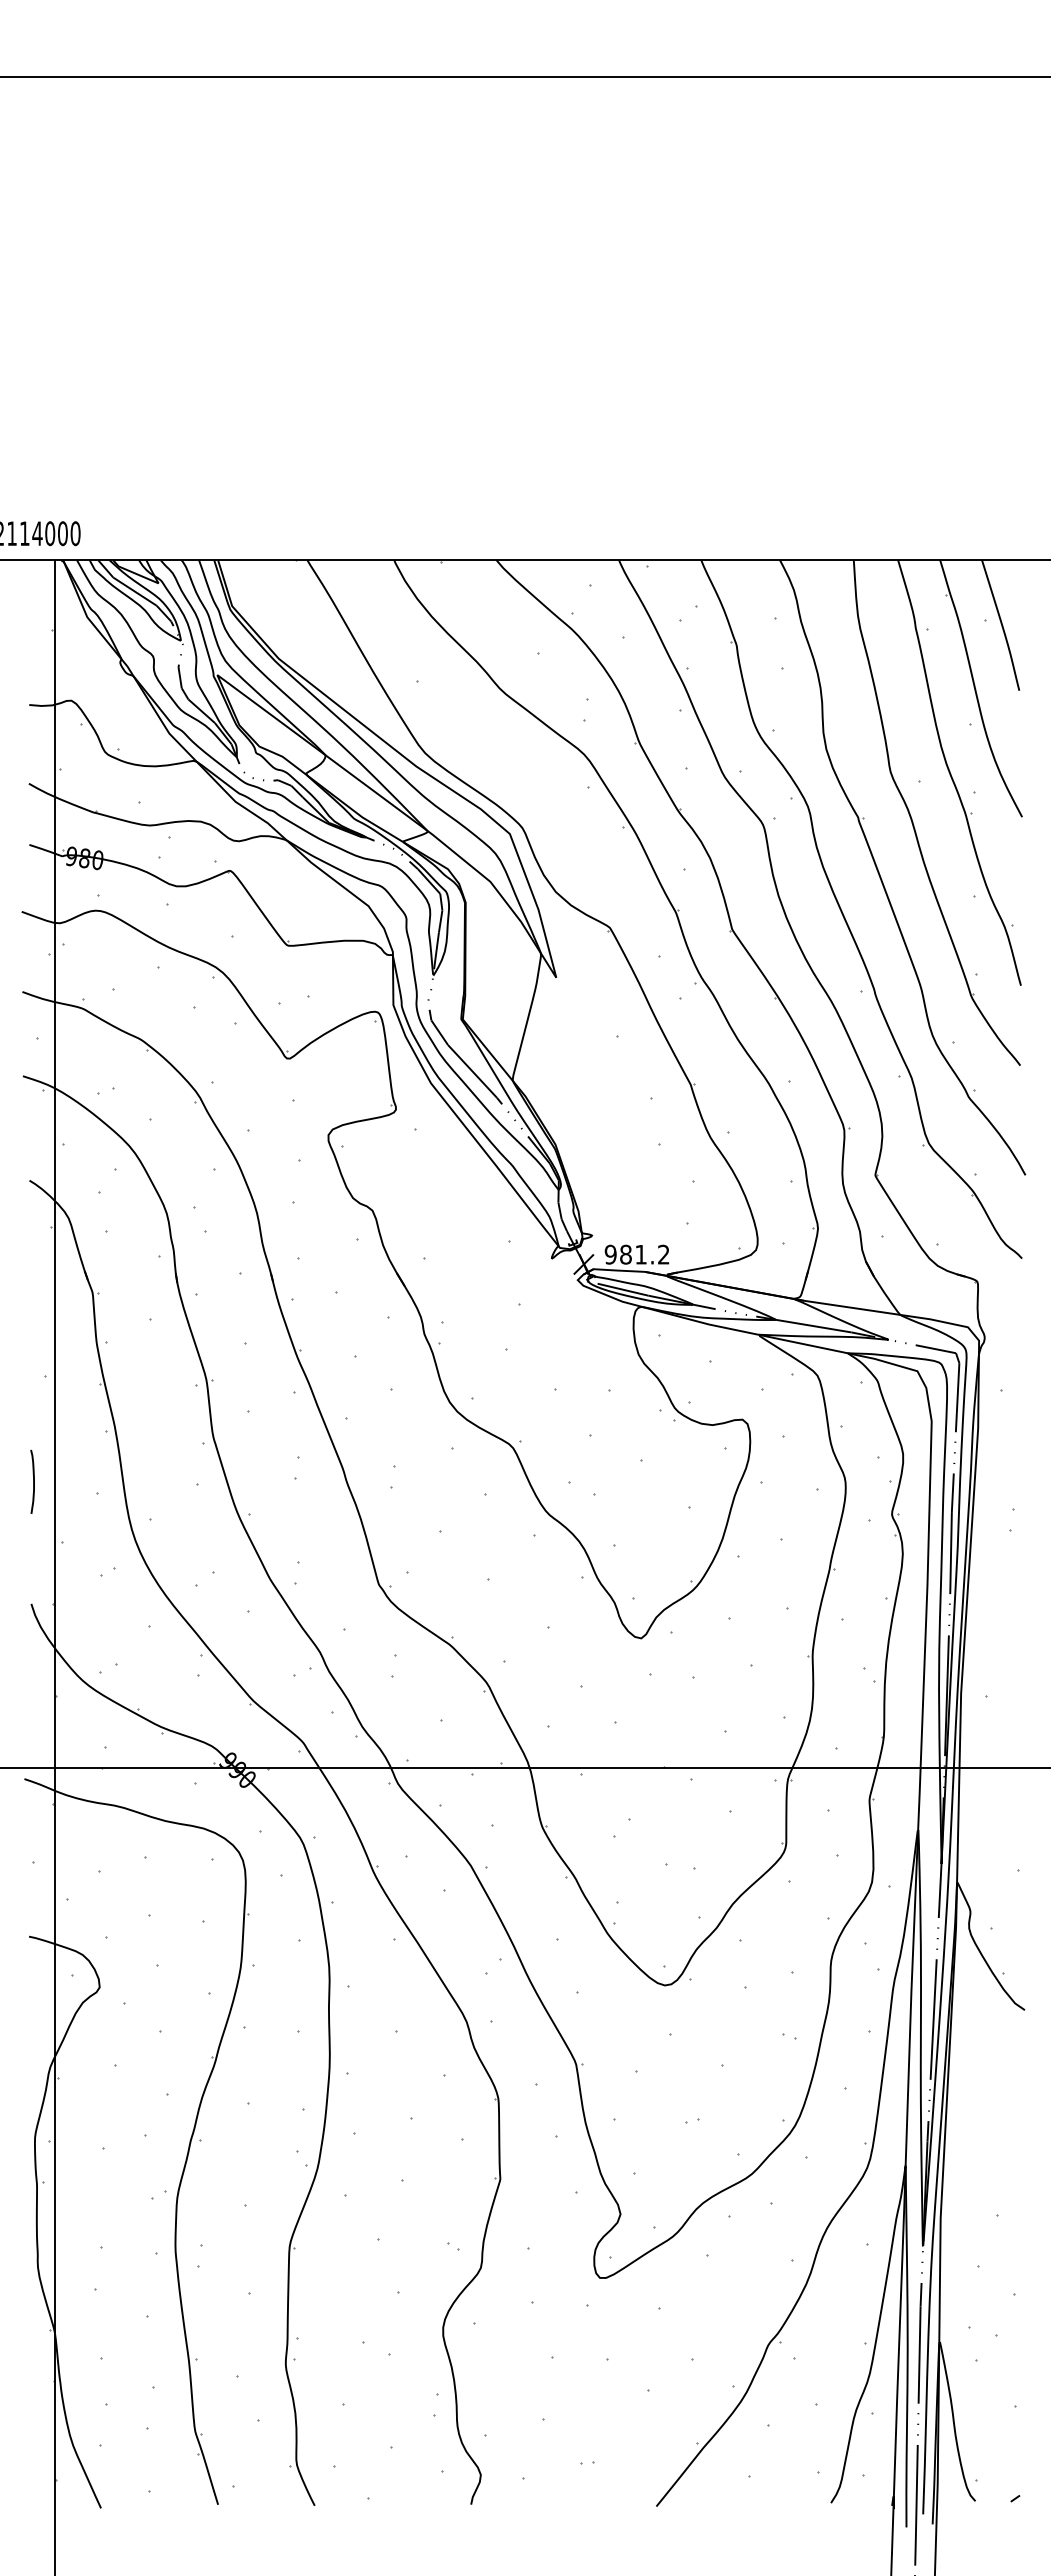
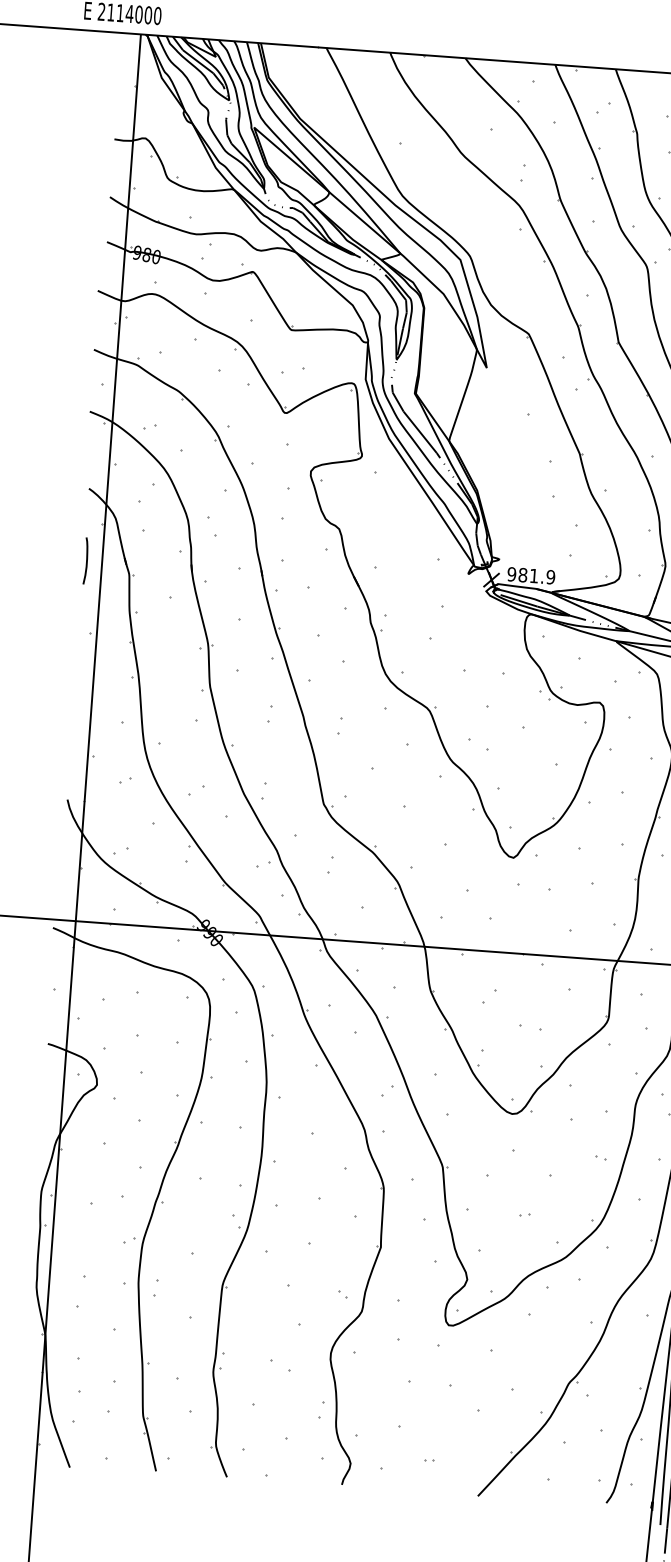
text: (663, 1254) -> (550, 577), 981.2 -> 981.9
curve: (33, 1481) -> (86, 560), moved

